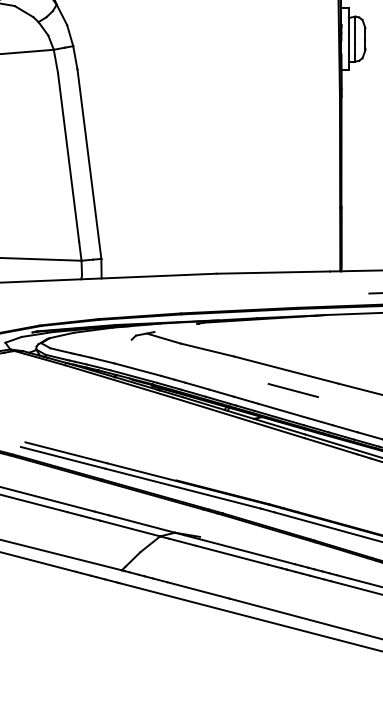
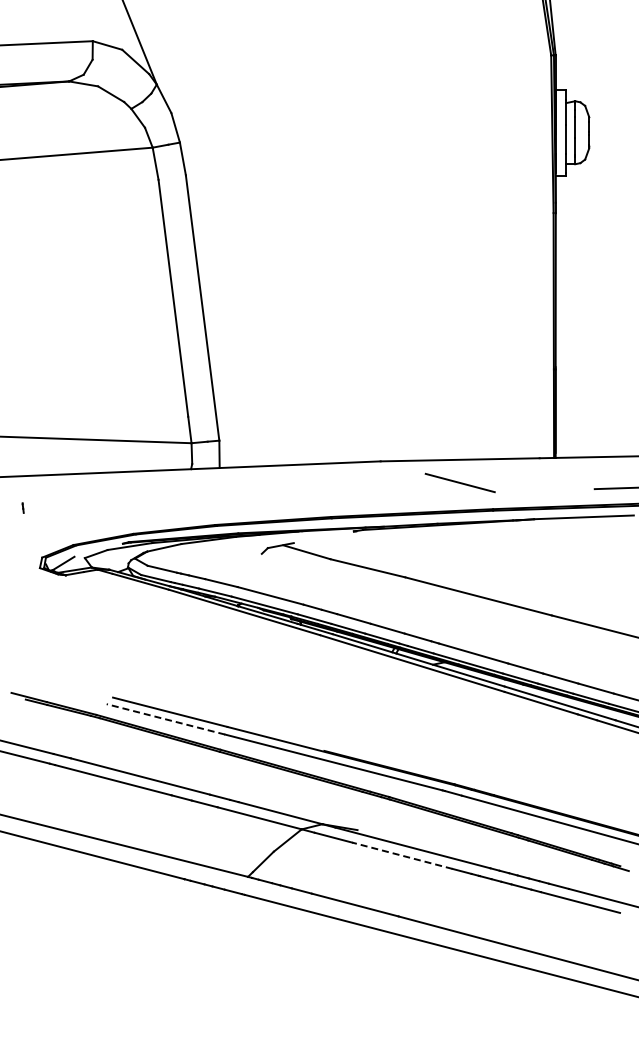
line: (292, 390) -> (459, 482), moved
line: (62, 457) -> (165, 719), solid -> dashed
line: (232, 555) -> (402, 855), solid -> dashed

